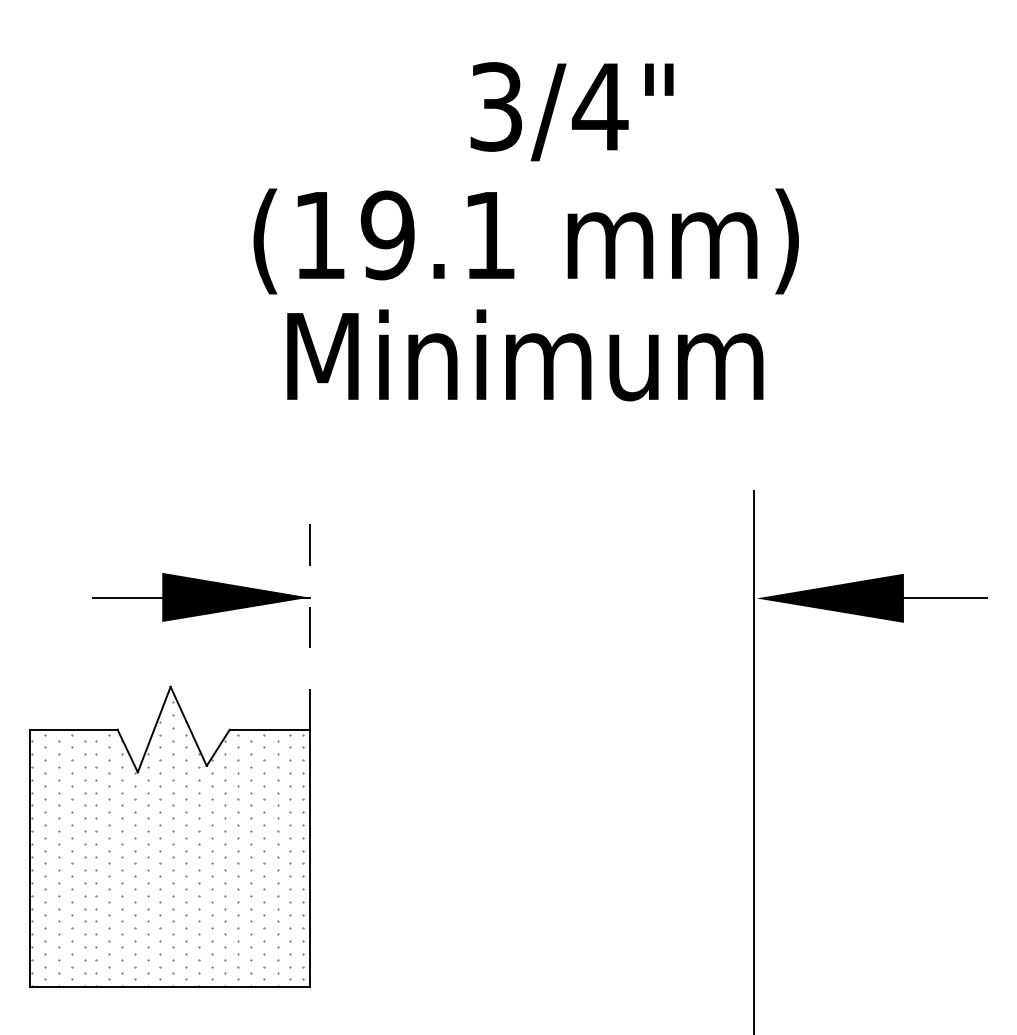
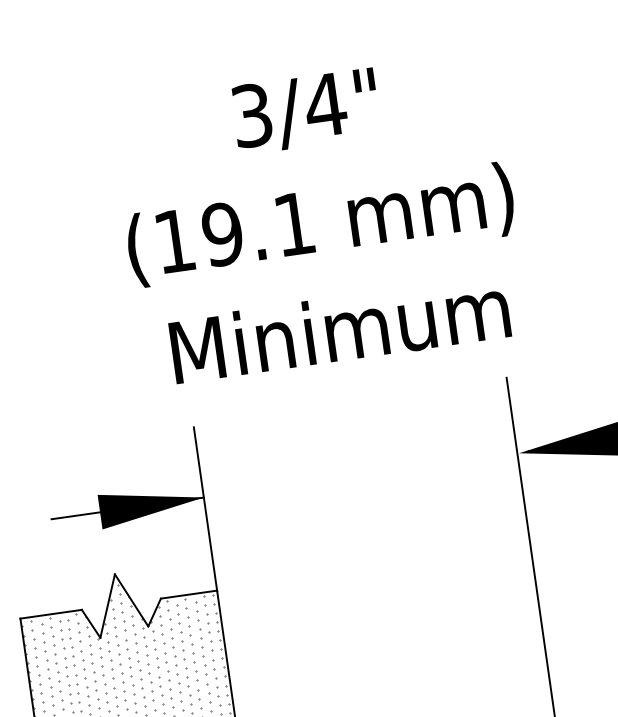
text: (571, 111) -> (305, 111), moved
text: (525, 355) -> (340, 329), moved
line: (309, 613) -> (205, 508), dashed -> solid

